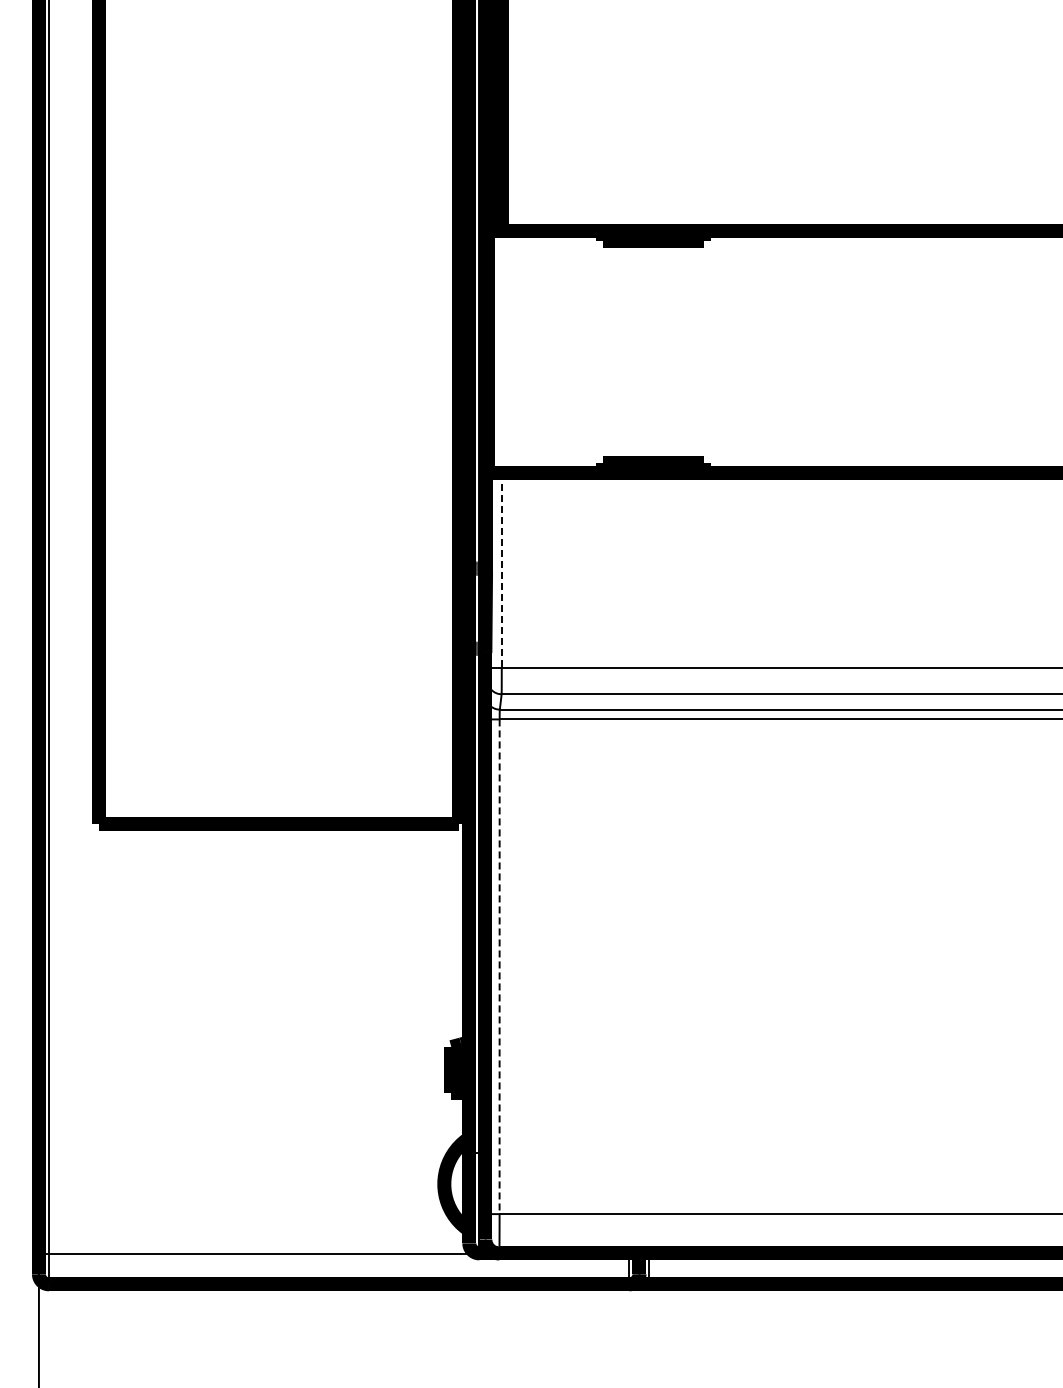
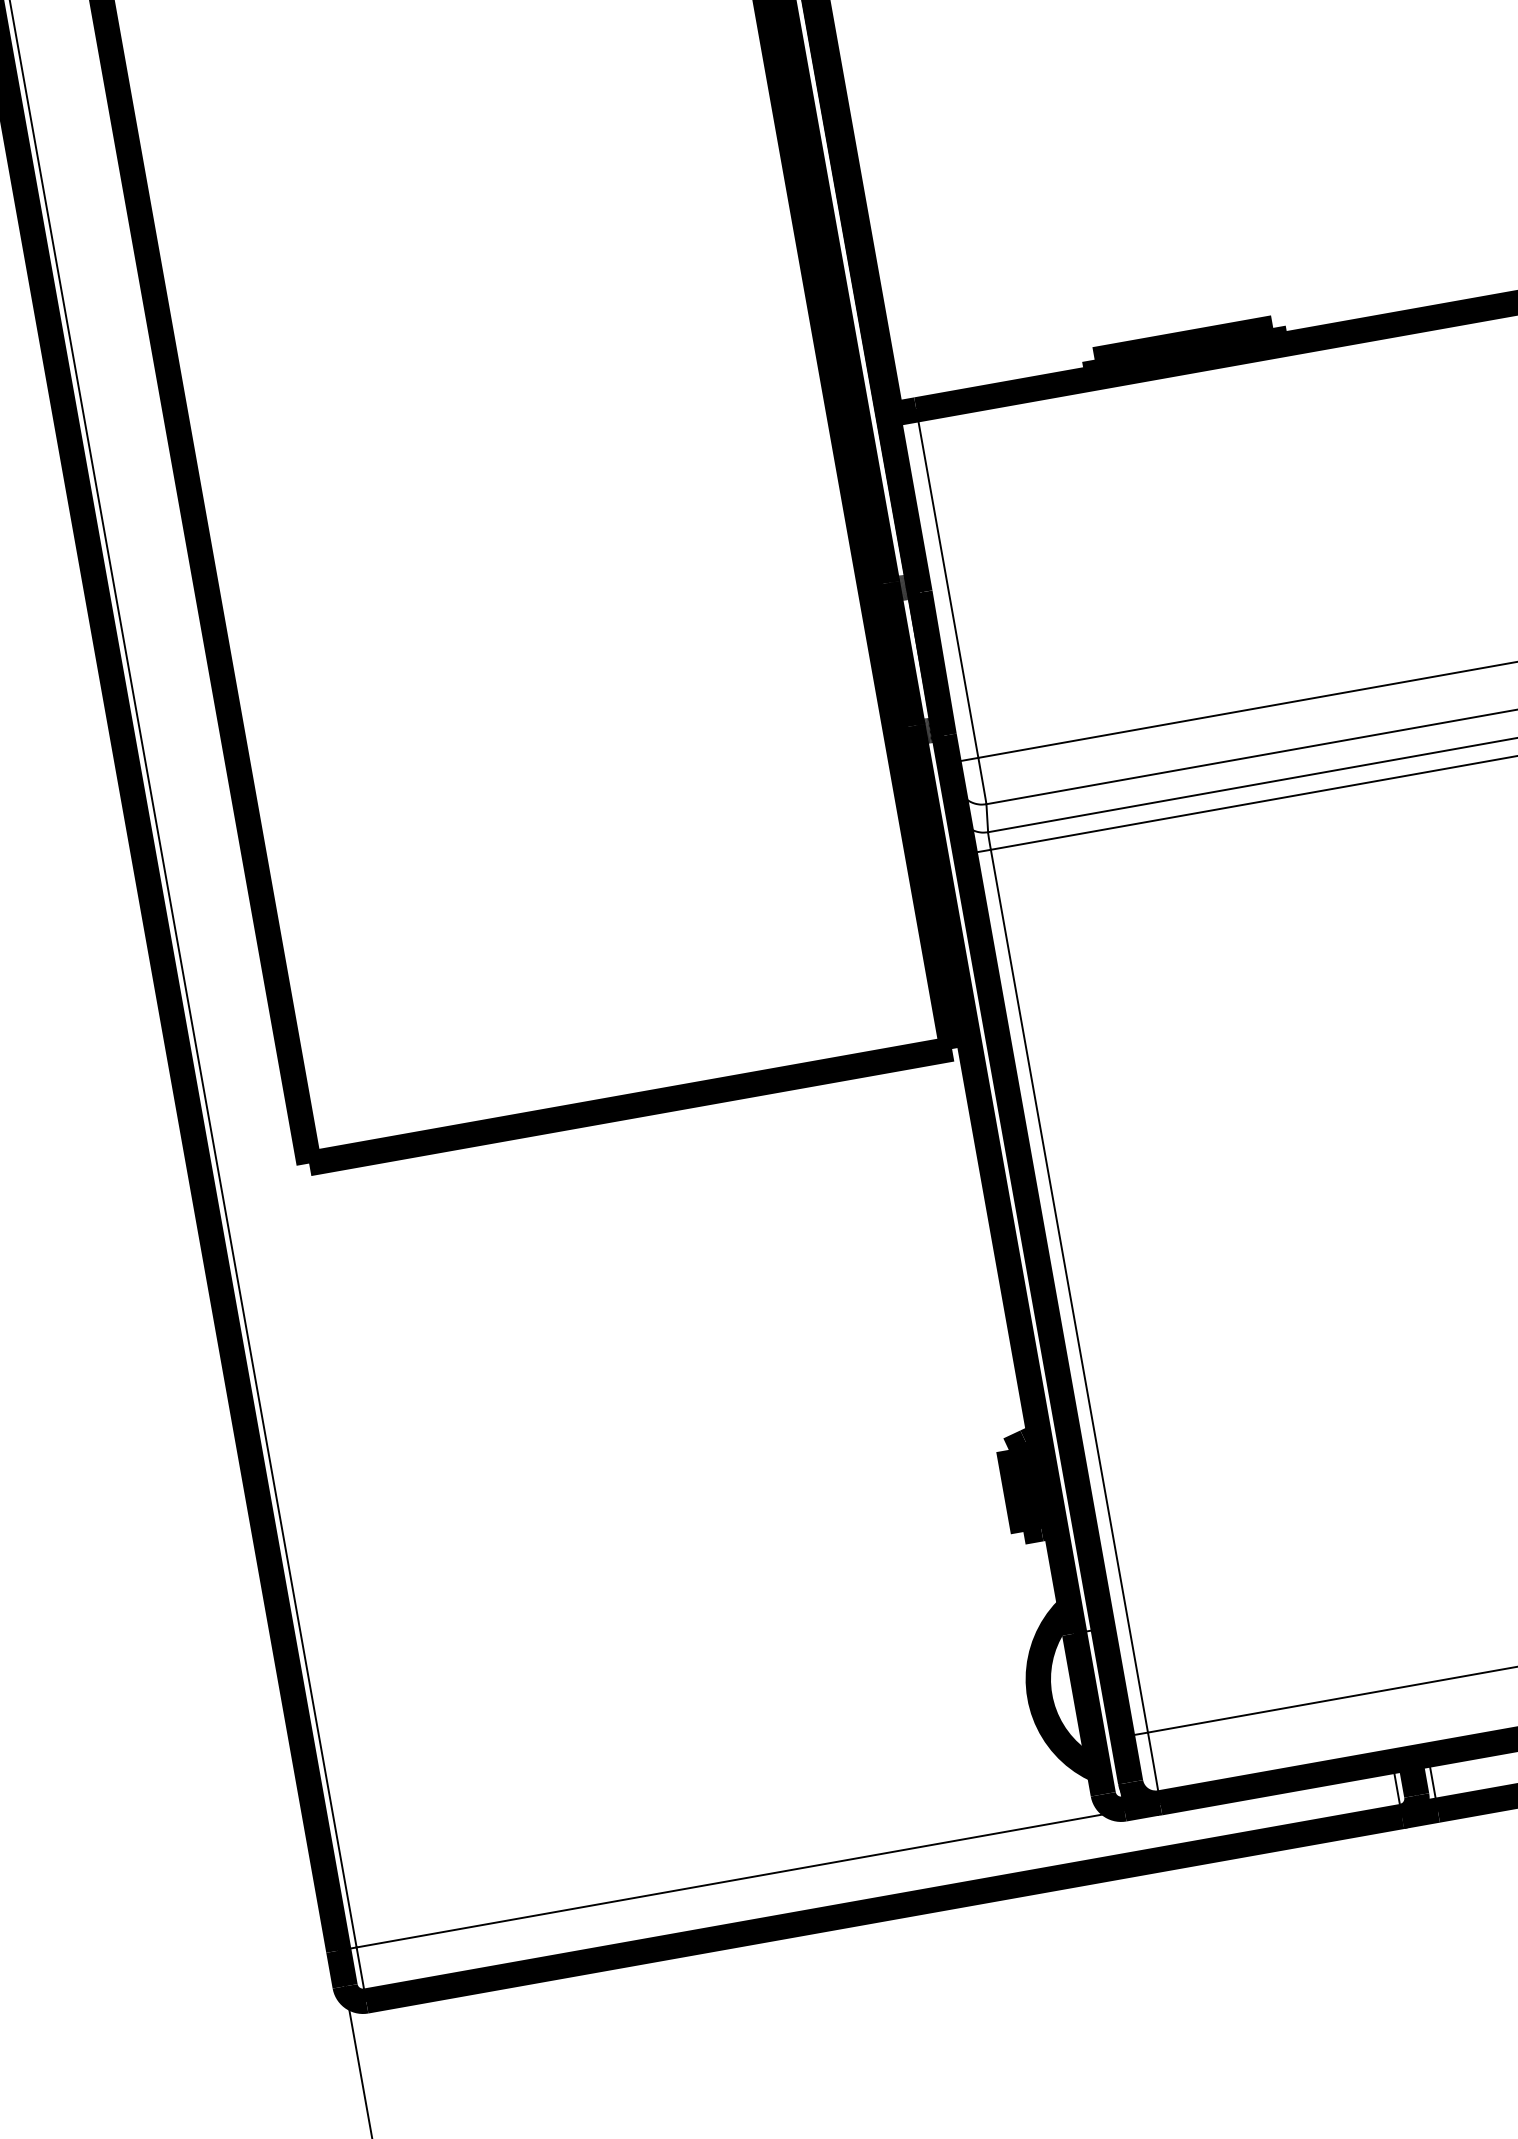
line: (501, 570) -> (946, 583), dashed -> solid
line: (499, 967) -> (1069, 1292), dashed -> solid

